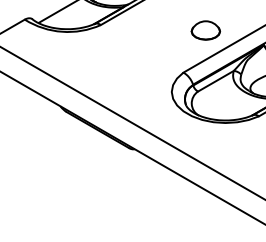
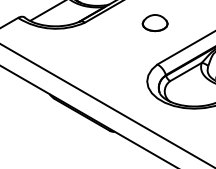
part: (205, 30) -> (154, 23), moved

